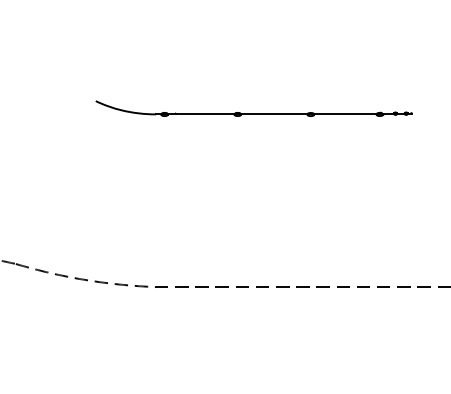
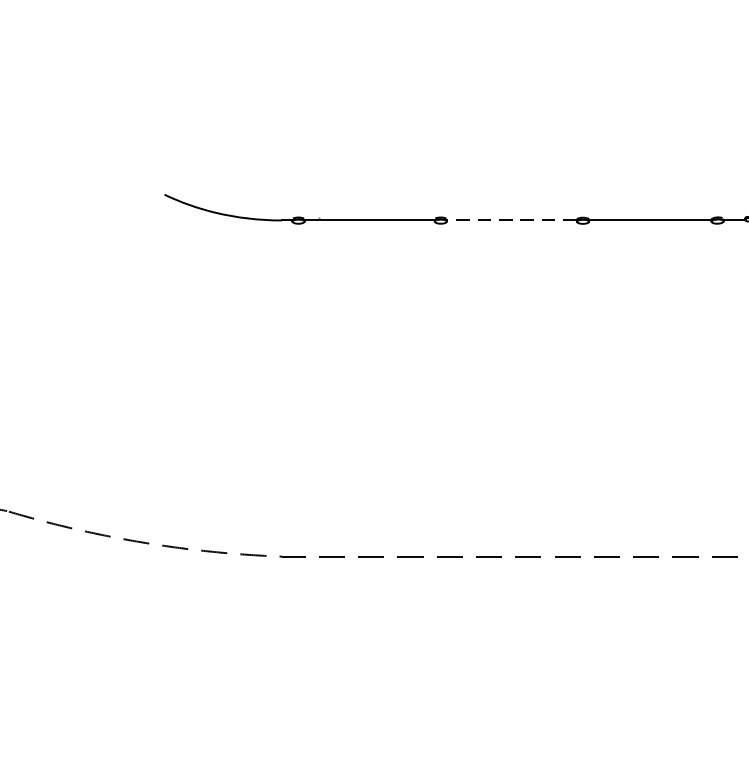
line: (273, 114) -> (510, 220), solid -> dashed

